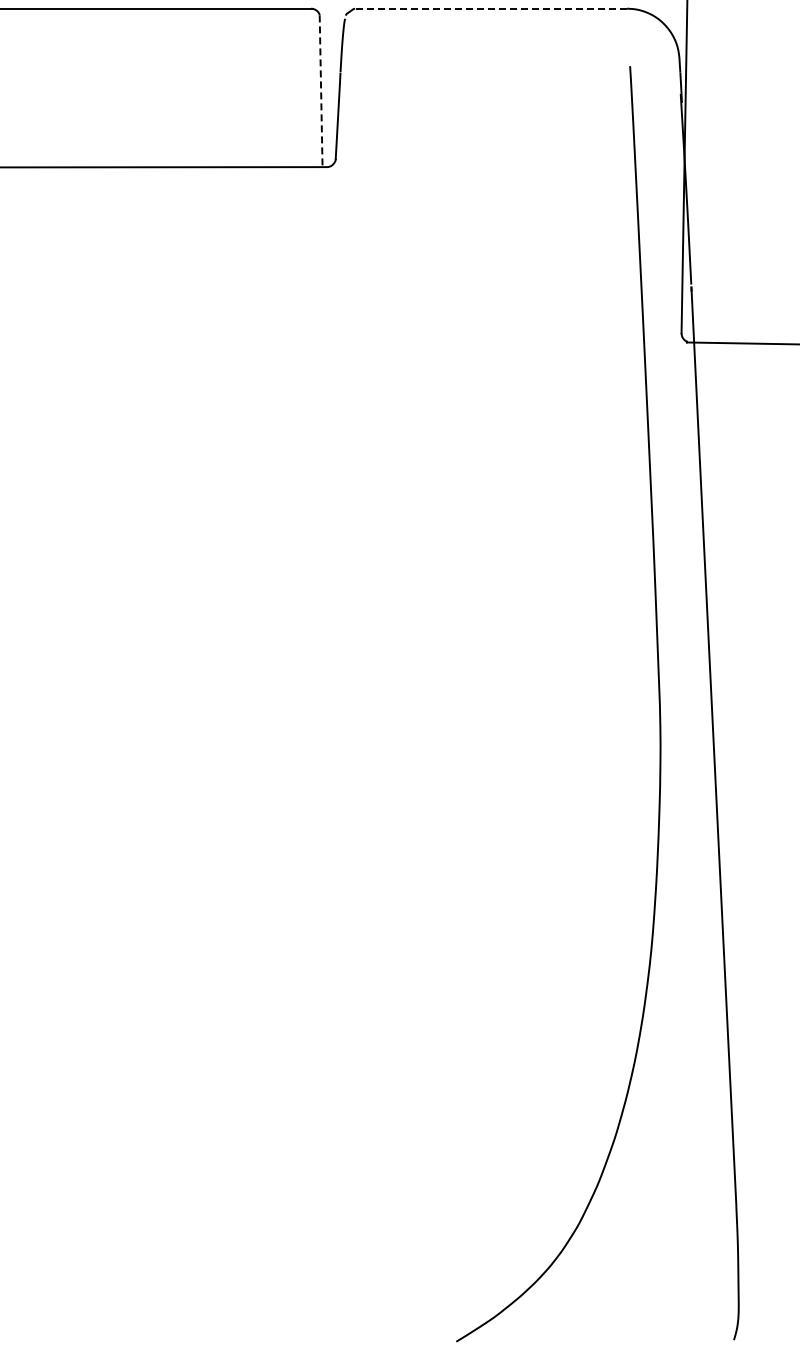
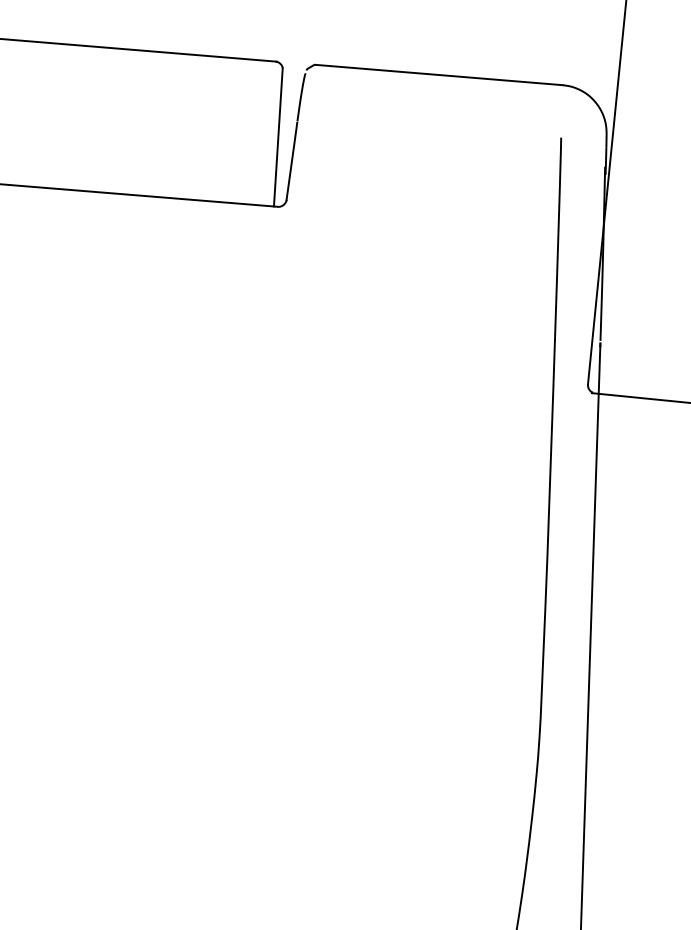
line: (490, 8) -> (438, 74), dashed -> solid
line: (321, 91) -> (278, 137), dashed -> solid

